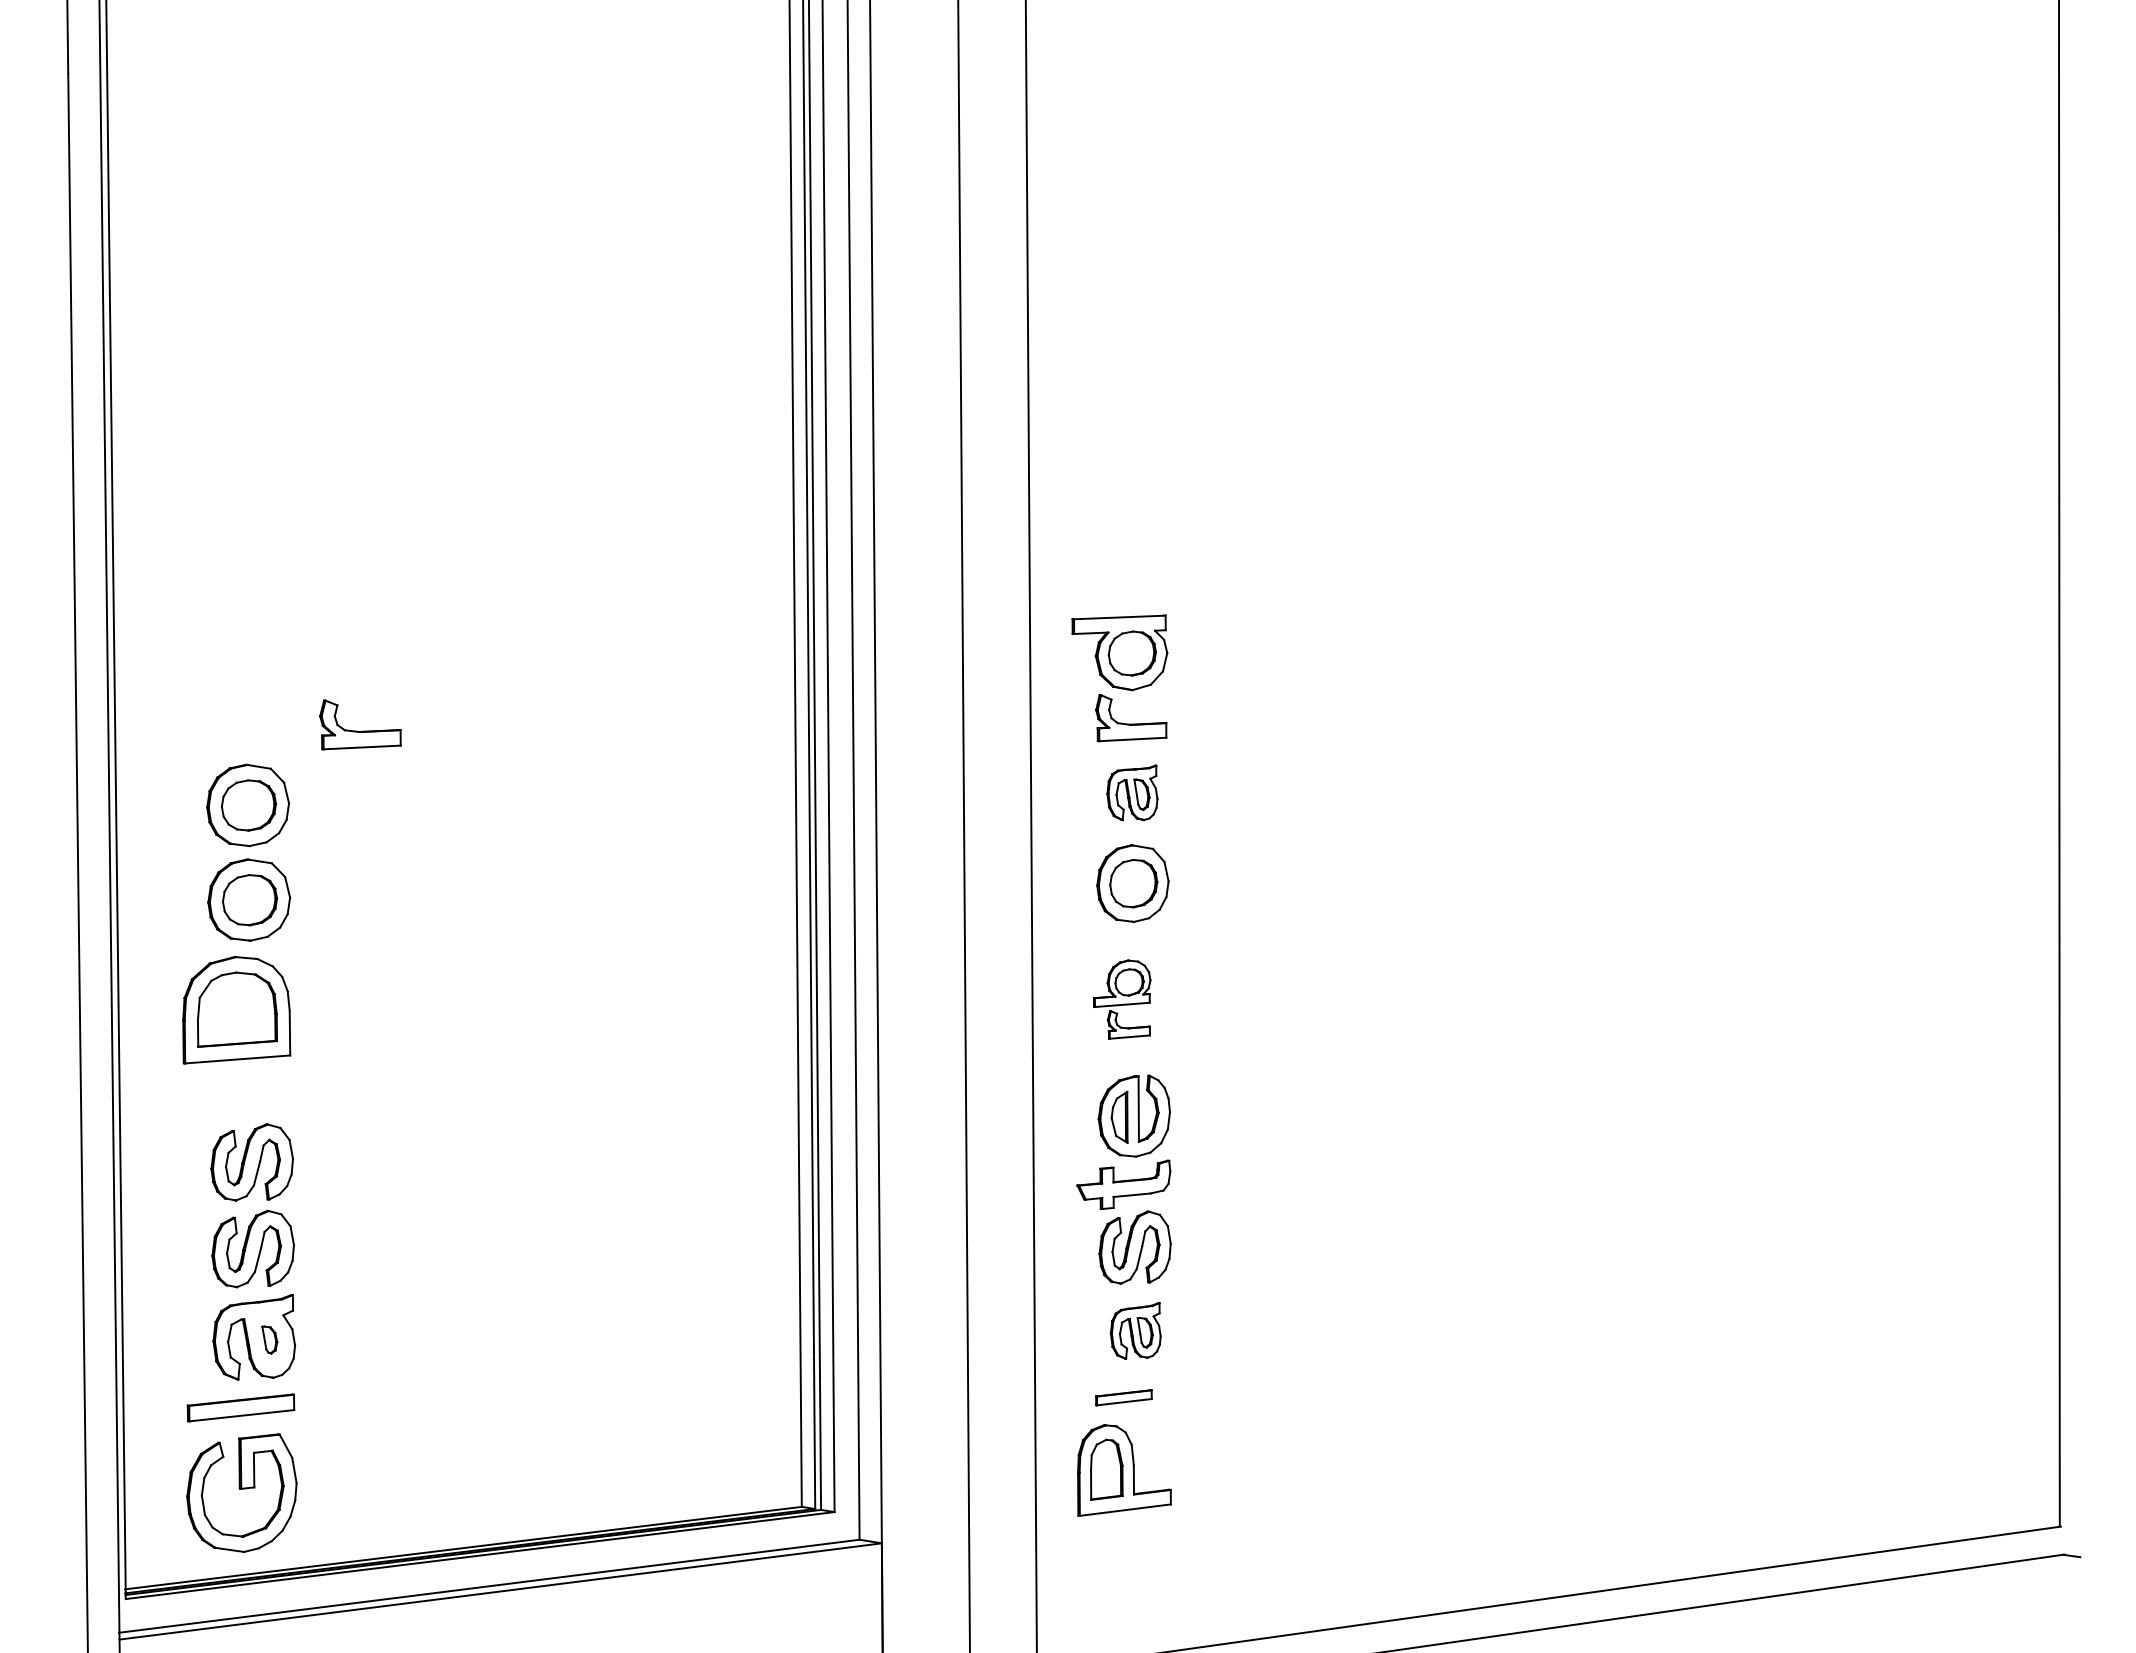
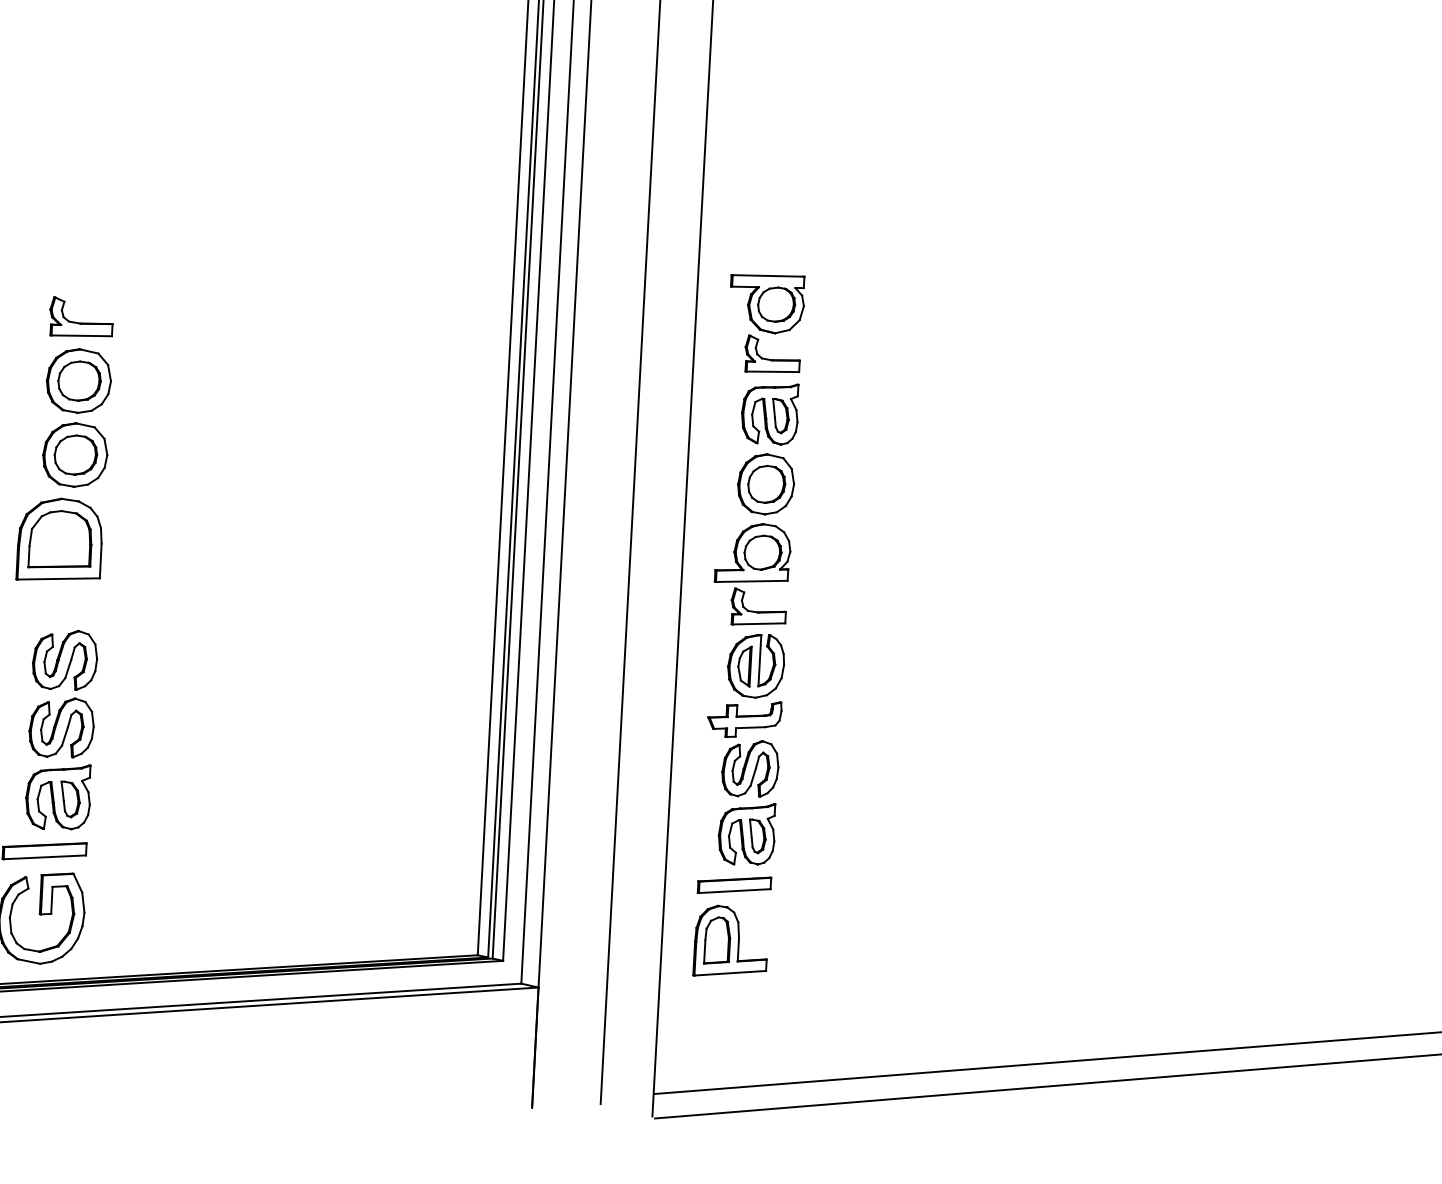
part: (362, 730) -> (82, 322), moved
part: (1132, 792) -> (770, 413), size x1.43
part: (1122, 999) -> (752, 574), size x1.67
part: (1135, 1330) -> (746, 833), size x1.43
part: (269, 1339) -> (70, 799), size x1.67
part: (1123, 1397) -> (734, 885), size x1.67

